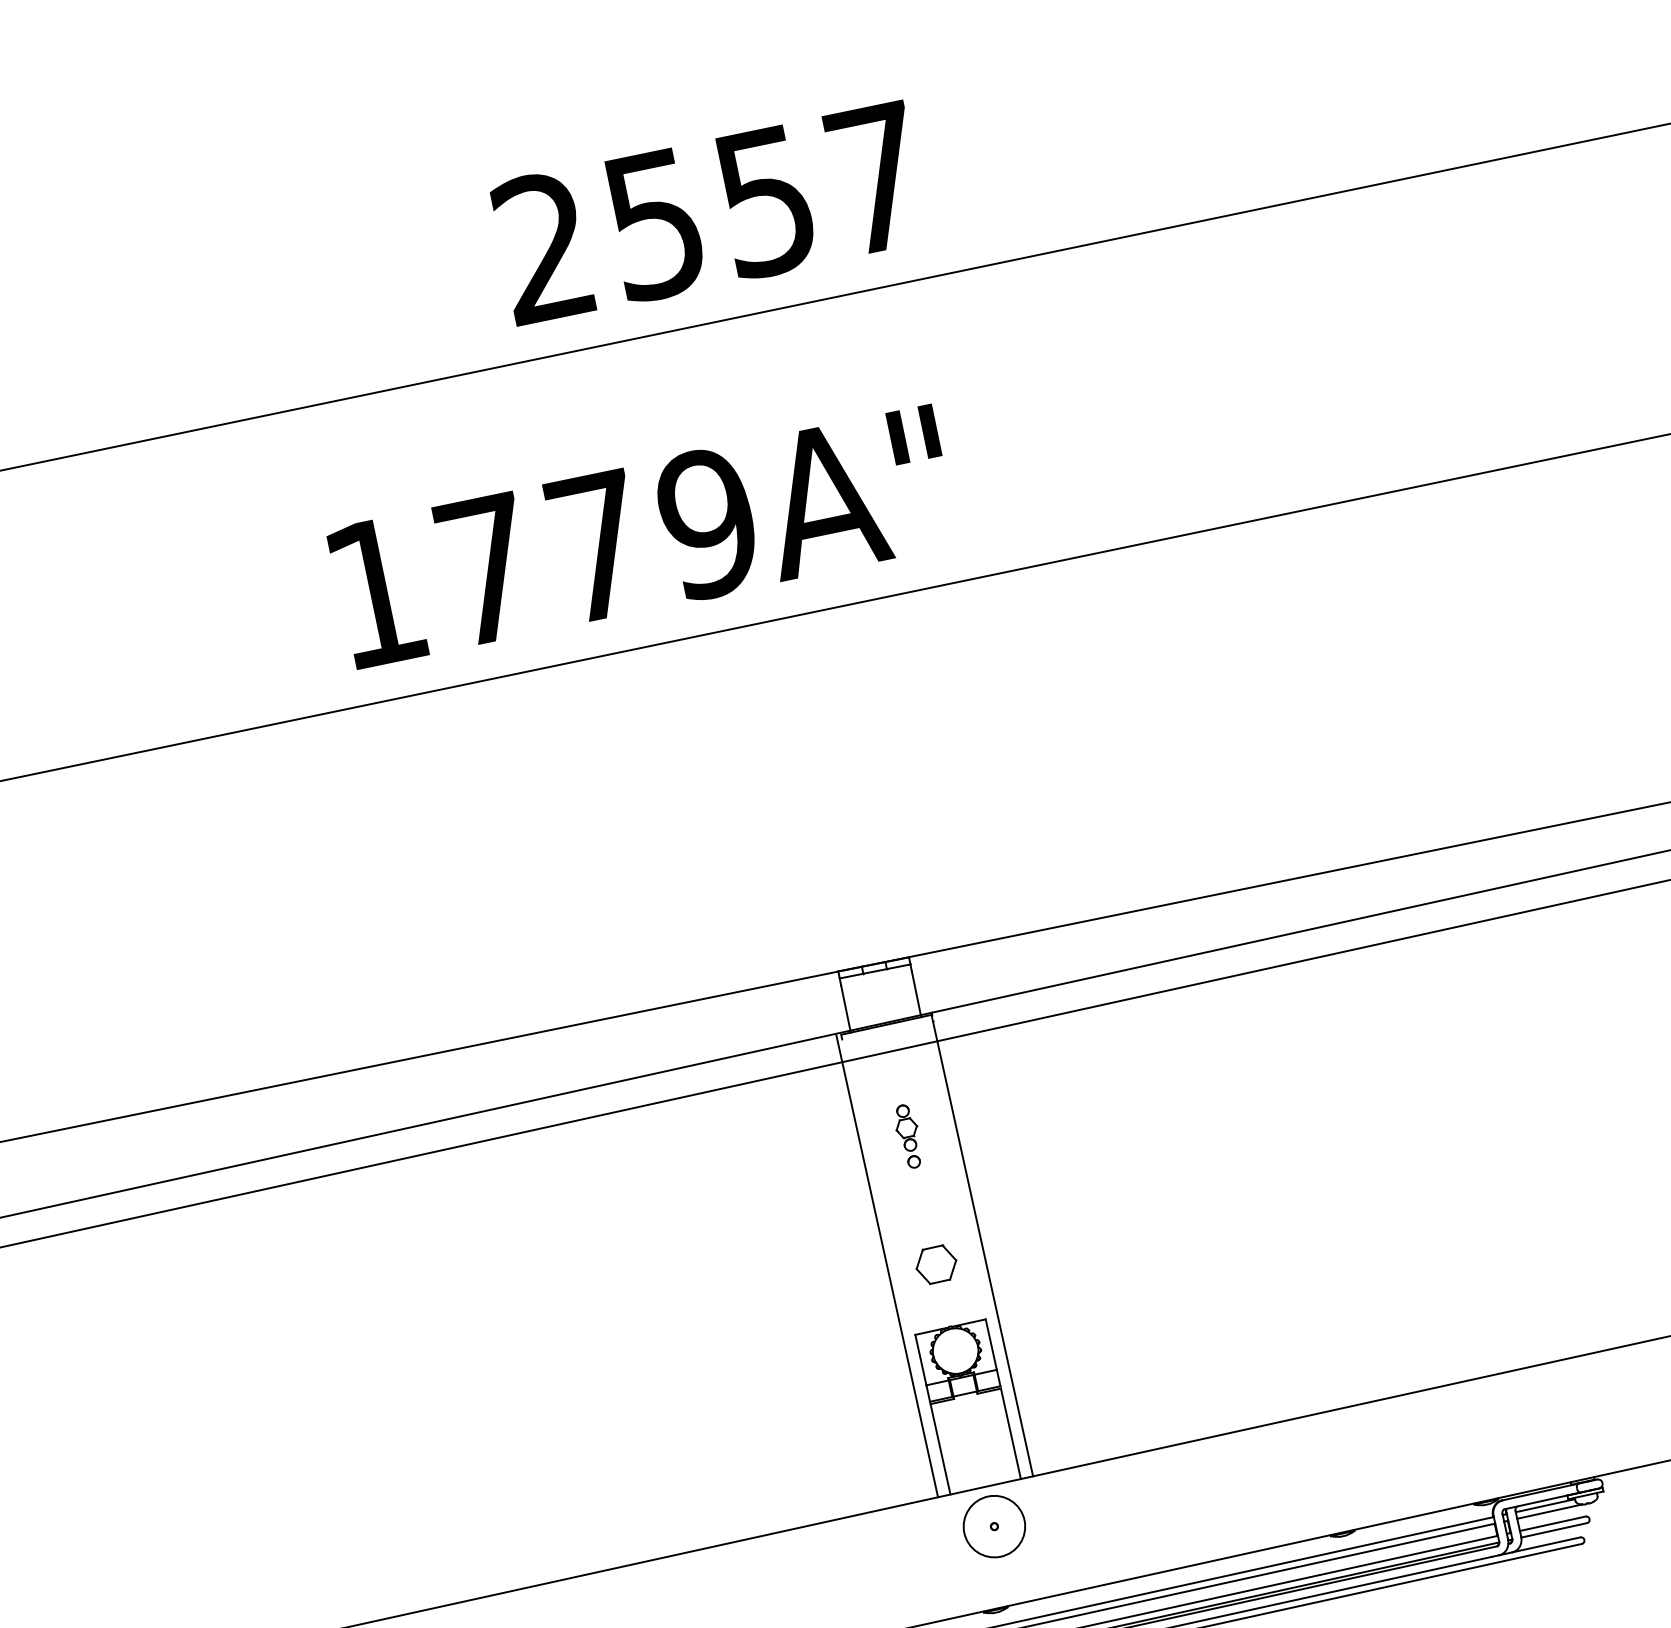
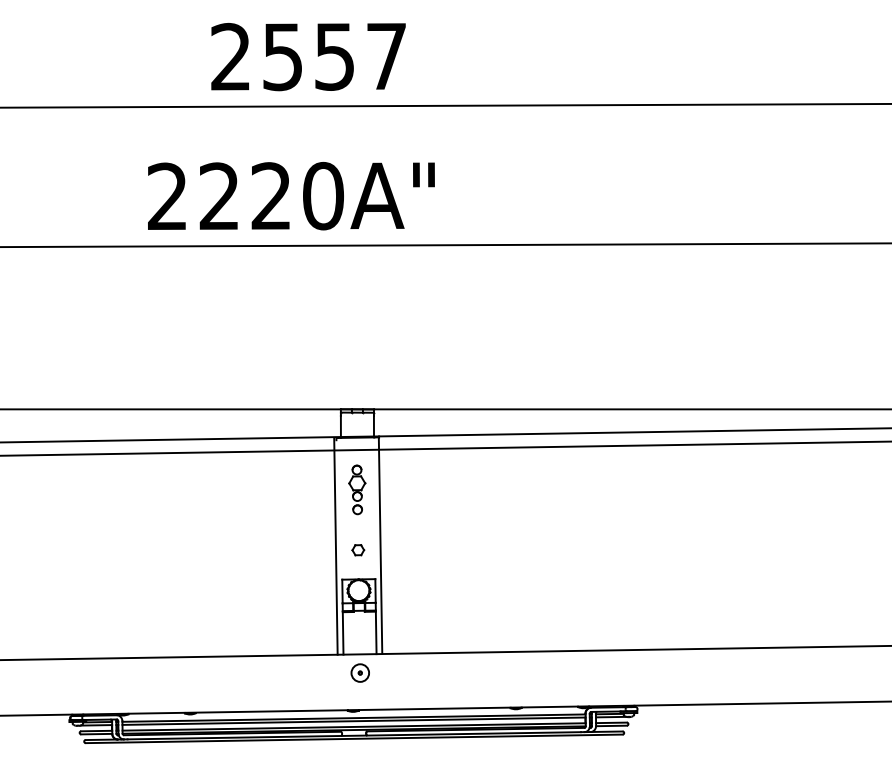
text: (710, 214) -> (308, 57), moved
text: (541, 558) -> (245, 196), 1779A" -> 2220A"
part: (908, 1135) -> (357, 489), size x1.67
part: (937, 1265) -> (358, 550), size x0.62
circle: (994, 1525) -> (360, 672), size x0.62

